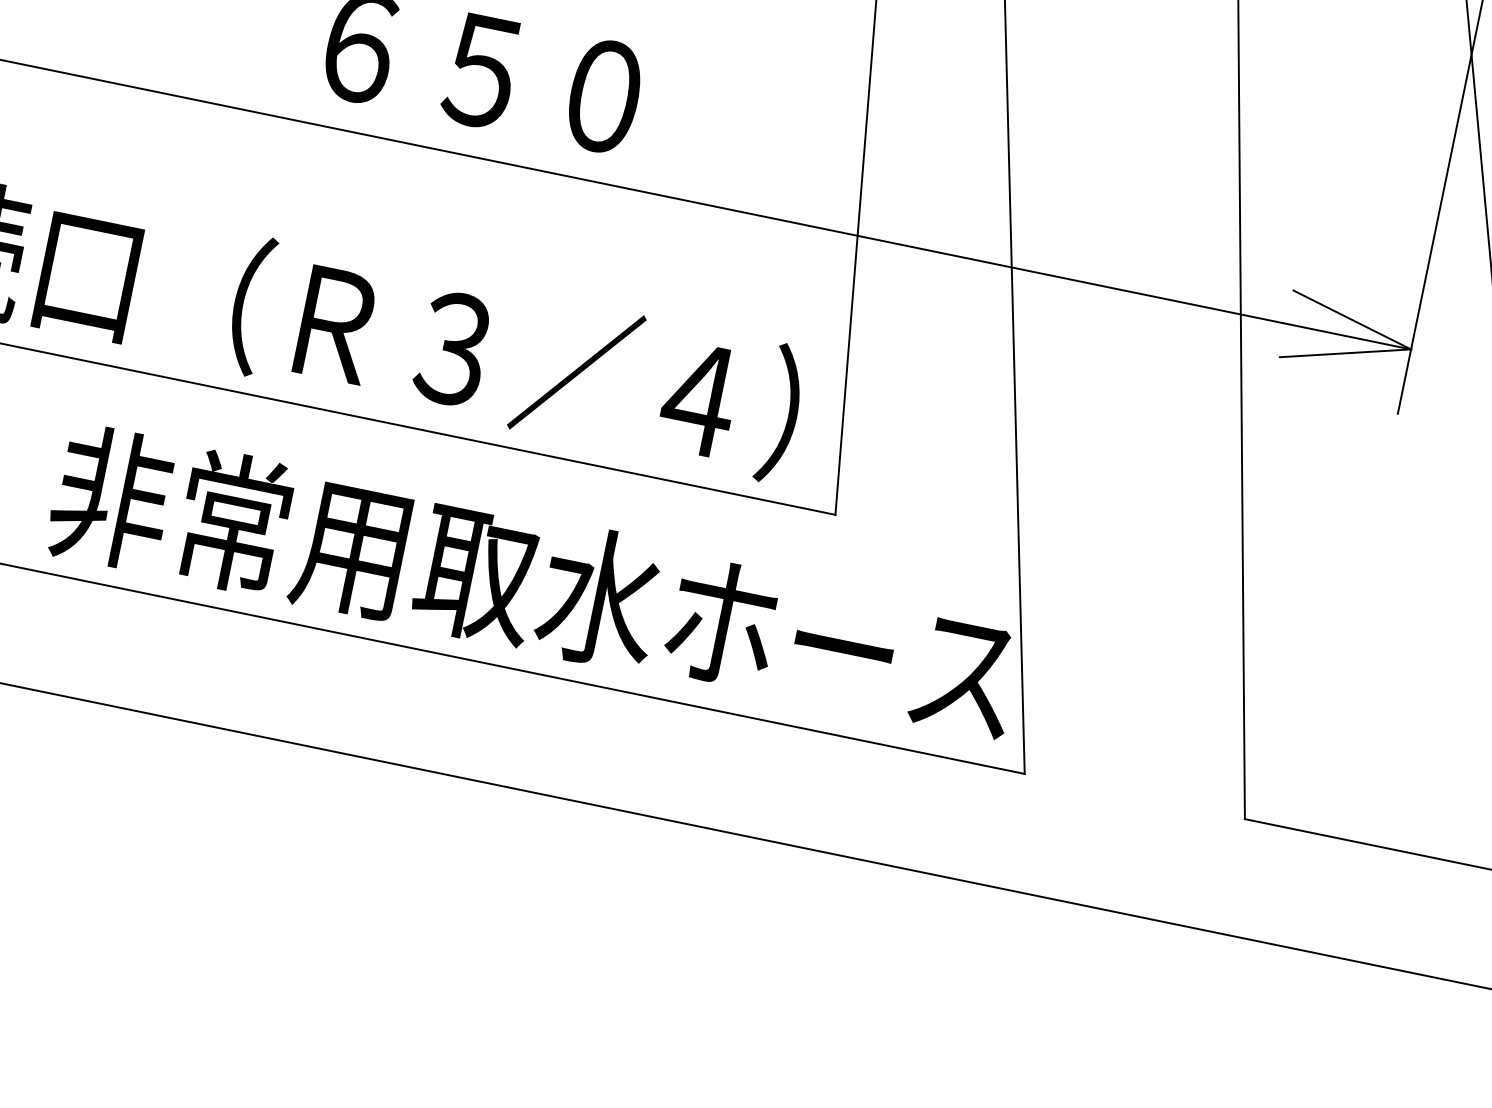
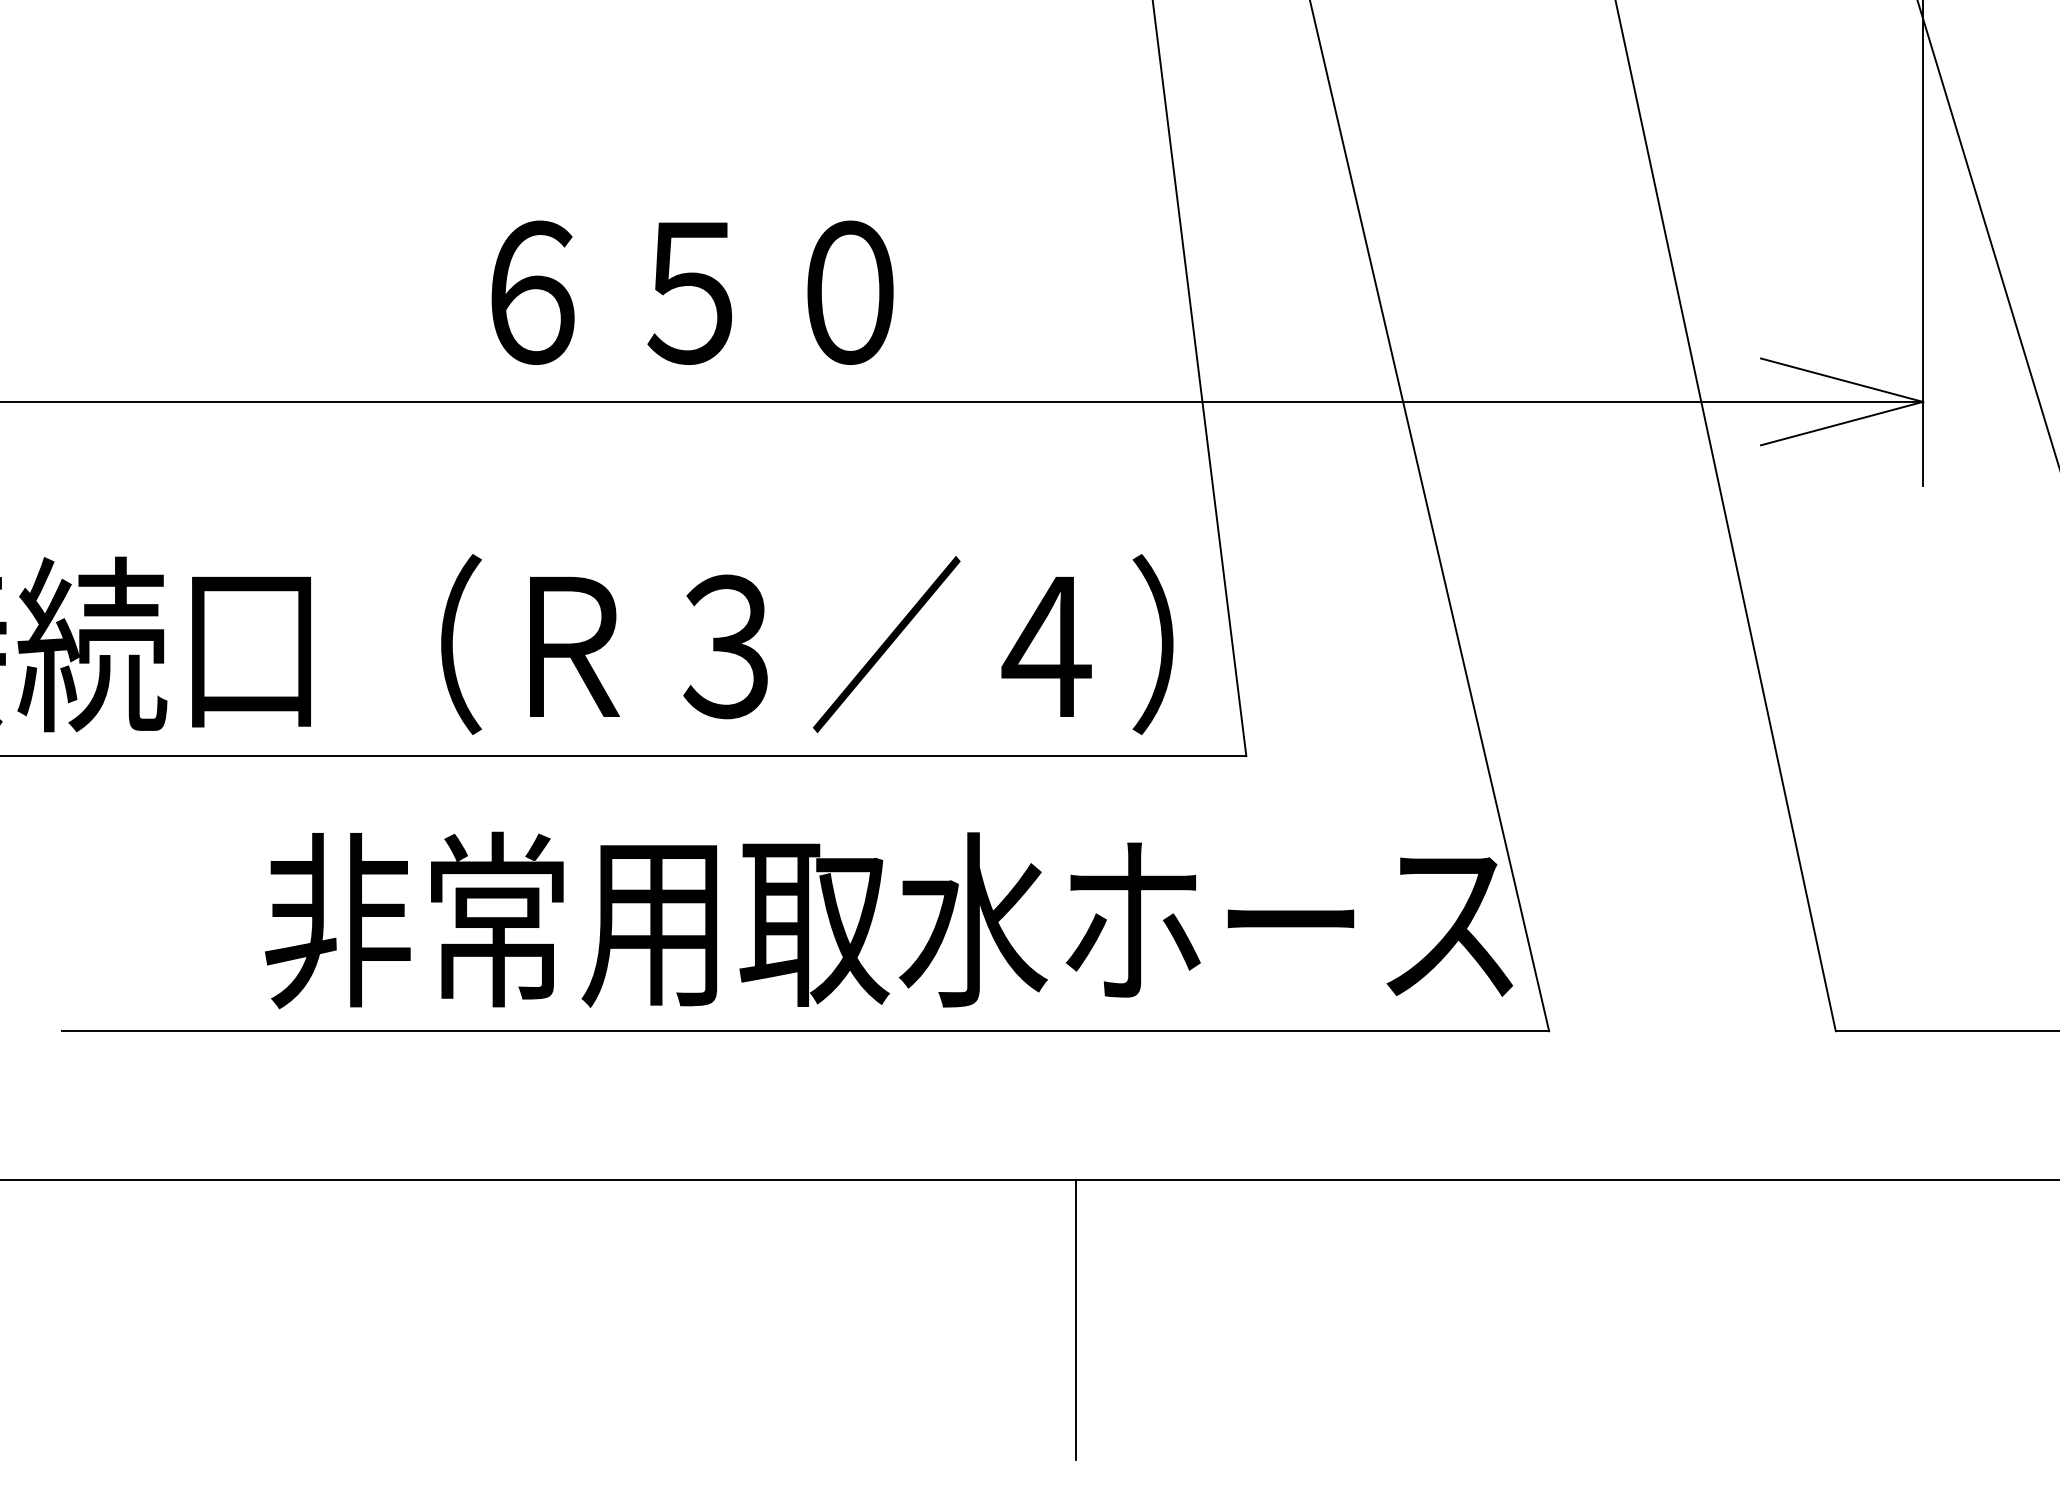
line: (615, 920) -> (1075, 1319), added

